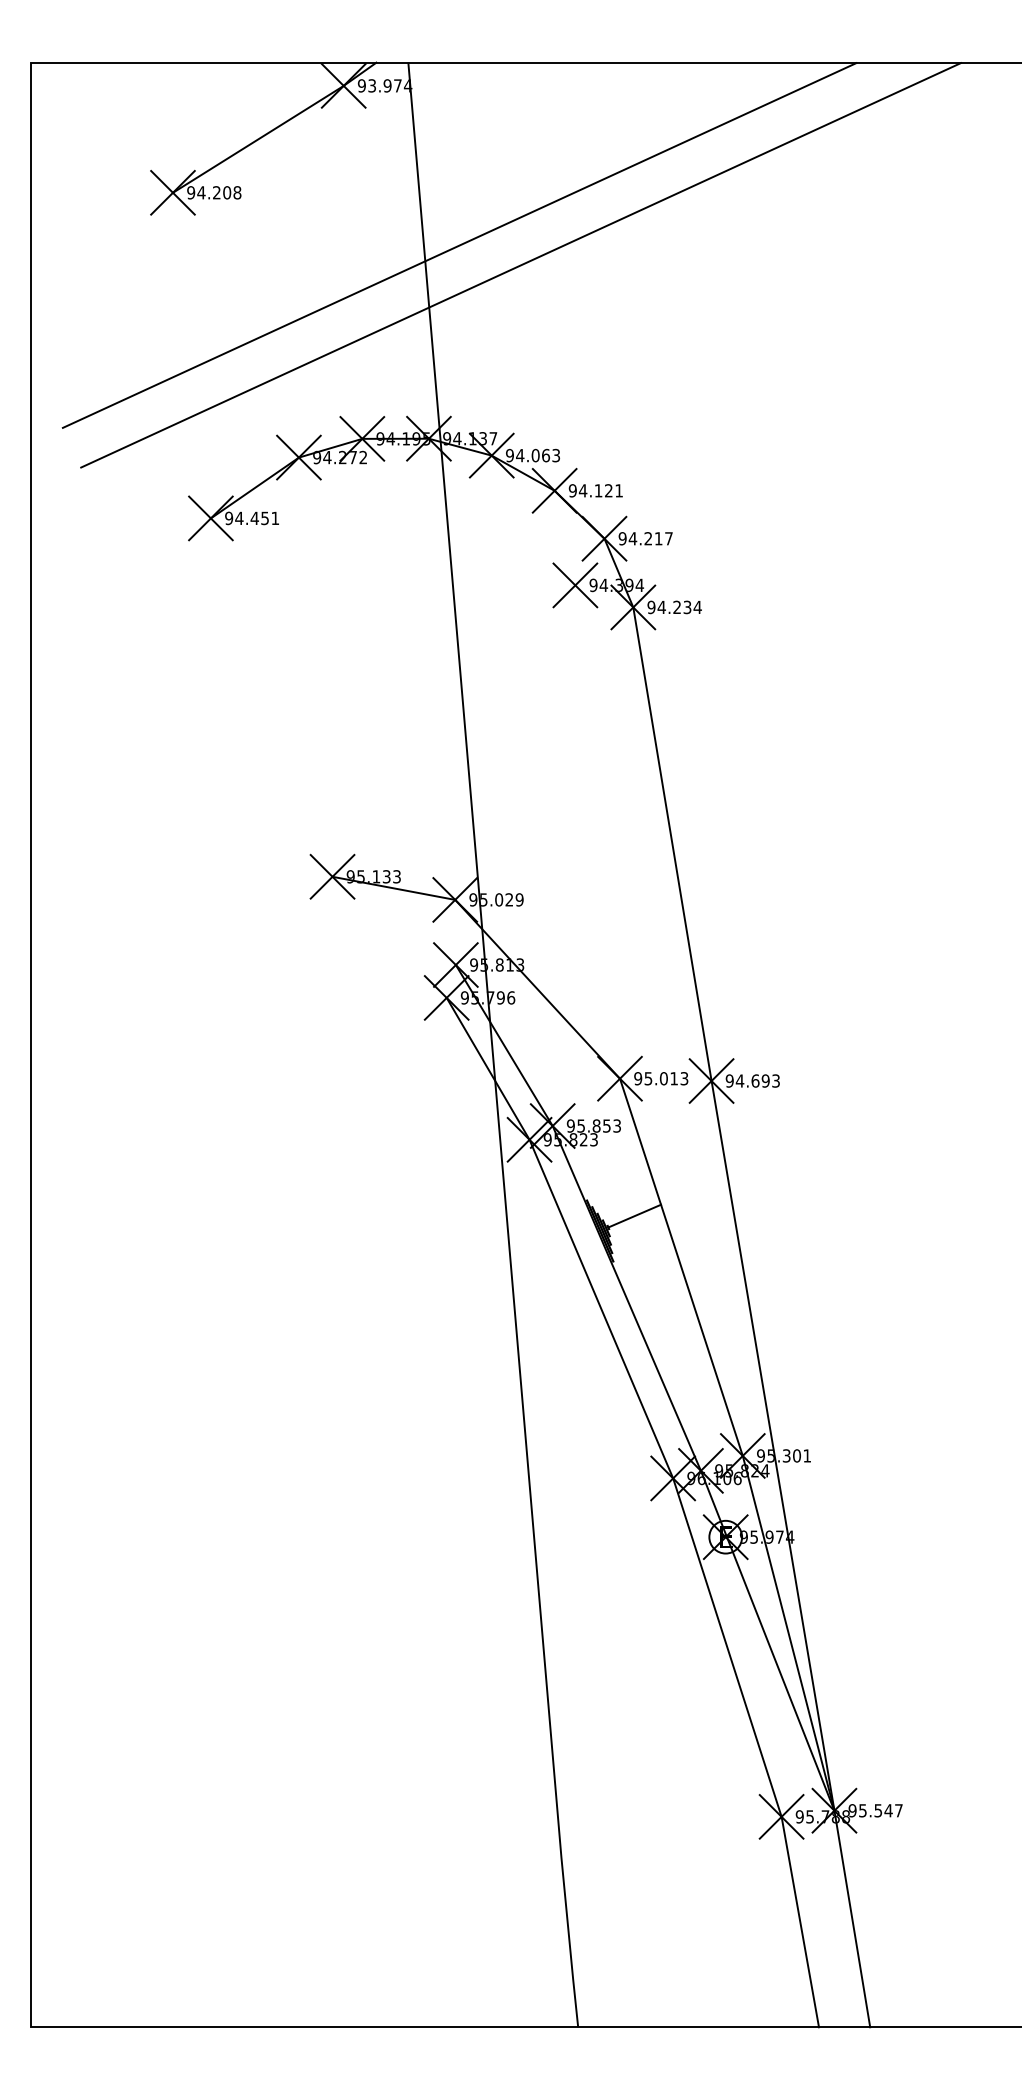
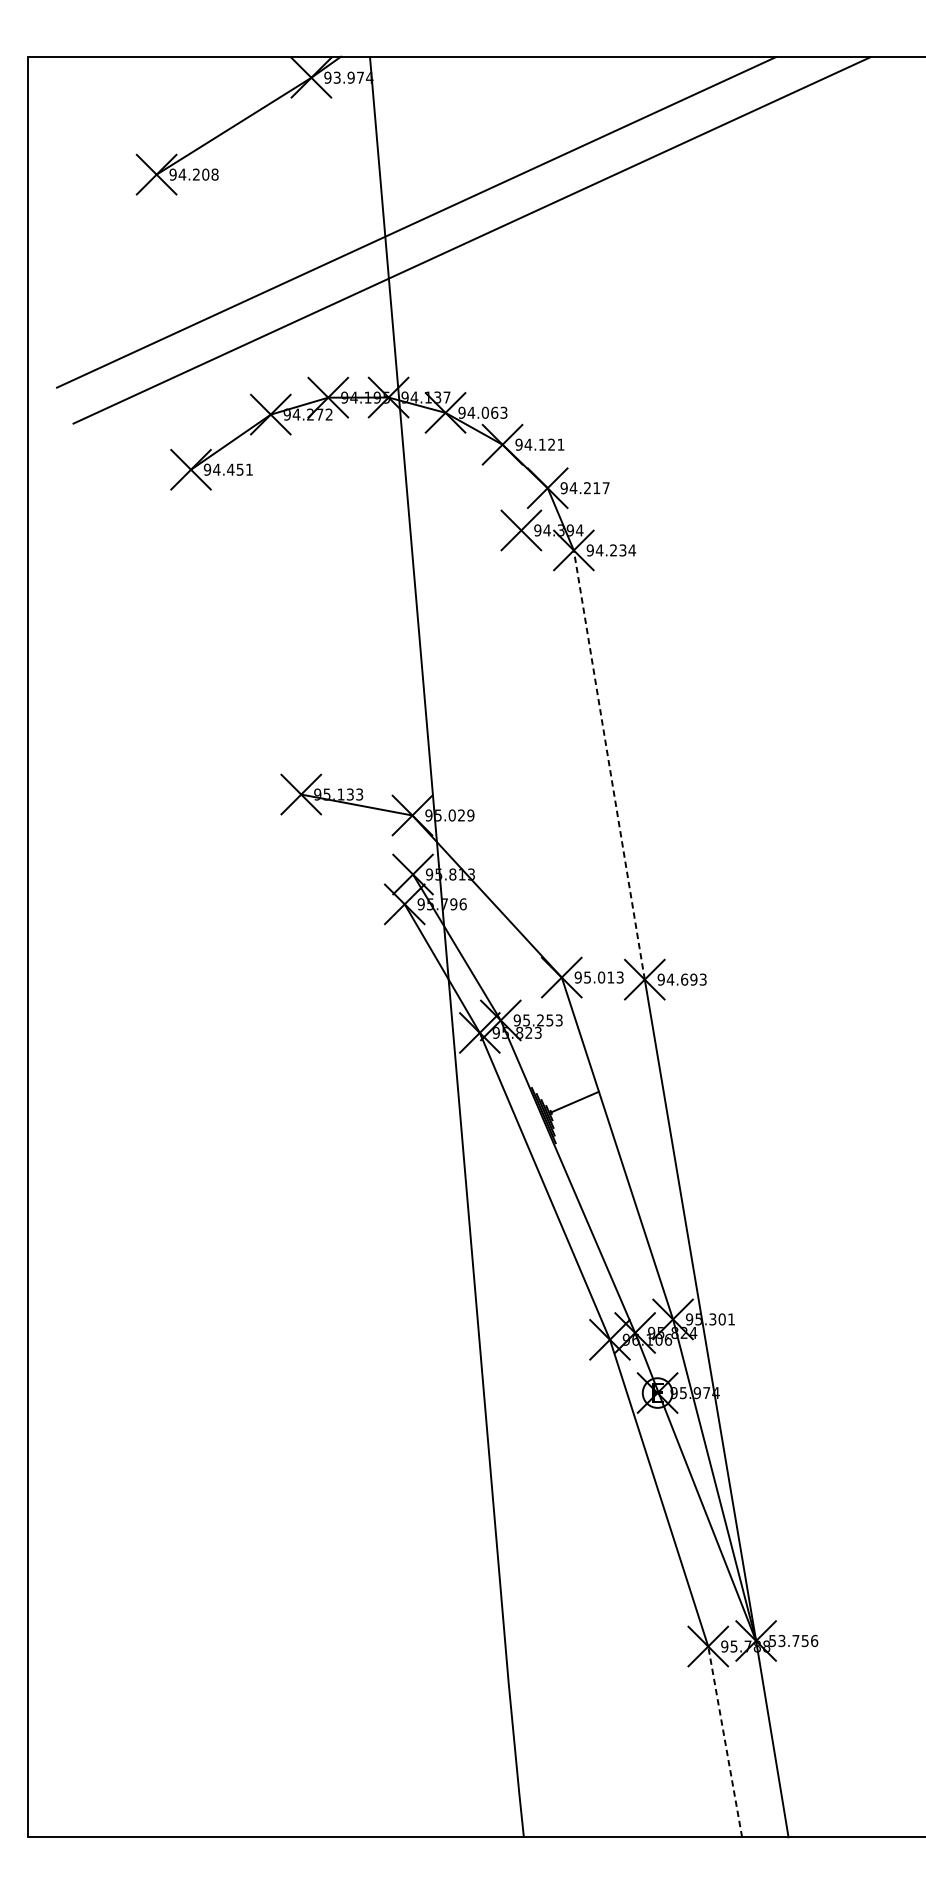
line: (672, 843) -> (609, 764), solid -> dashed
text: (596, 1125) -> (540, 1019), 95.853 -> 95.253
text: (875, 1810) -> (793, 1640), 95.547 -> 53.756
line: (800, 1922) -> (725, 1742), solid -> dashed

